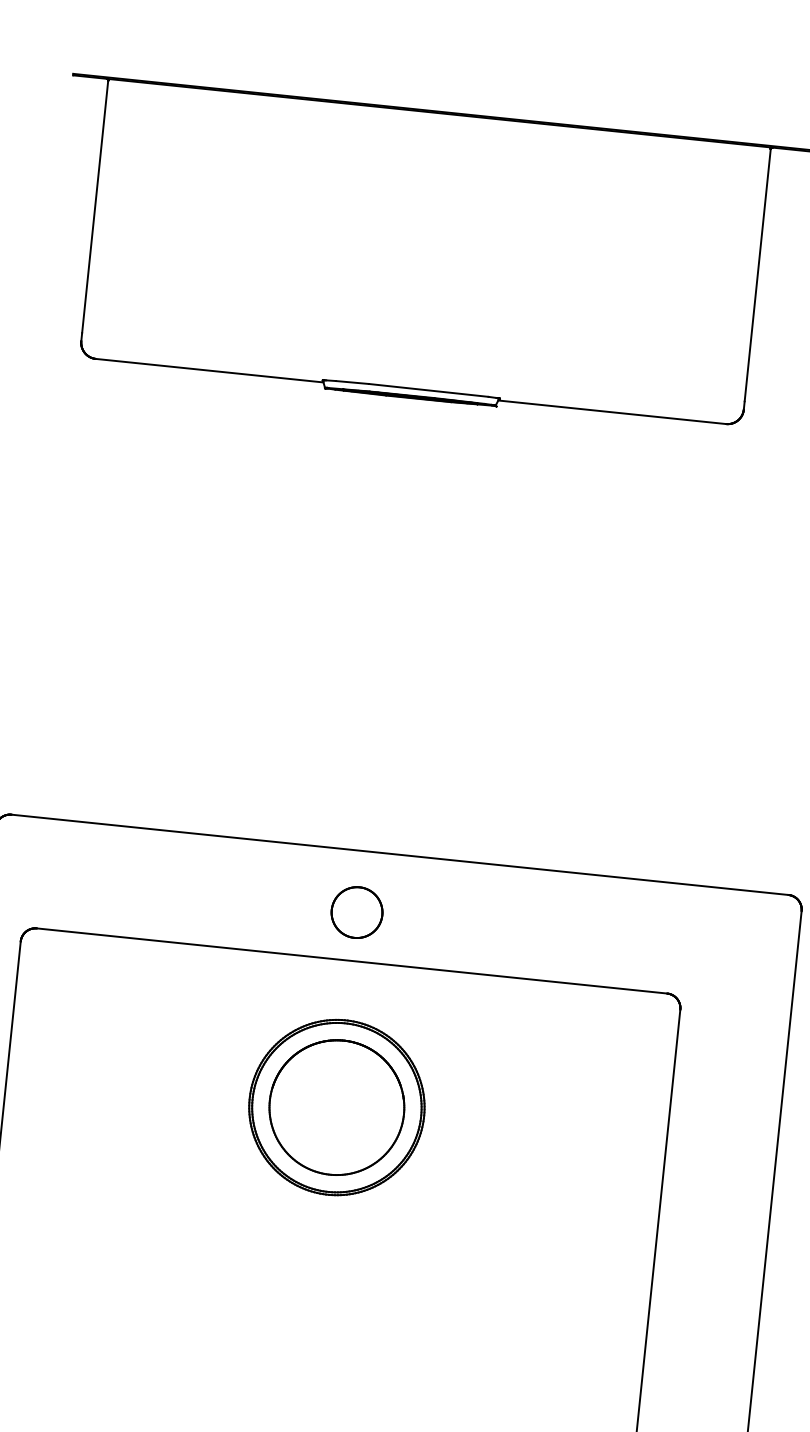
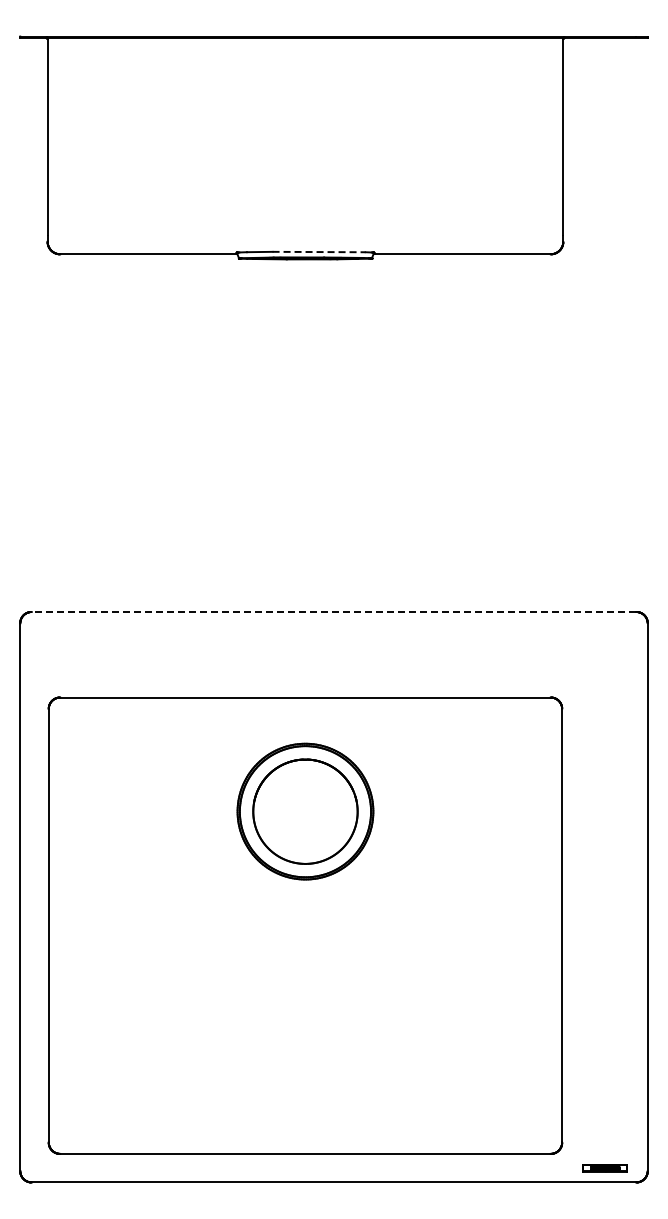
line: (429, 391) -> (319, 252), solid -> dashed
line: (399, 854) -> (333, 611), solid -> dashed
part: (357, 912) -> (305, 659), removed

